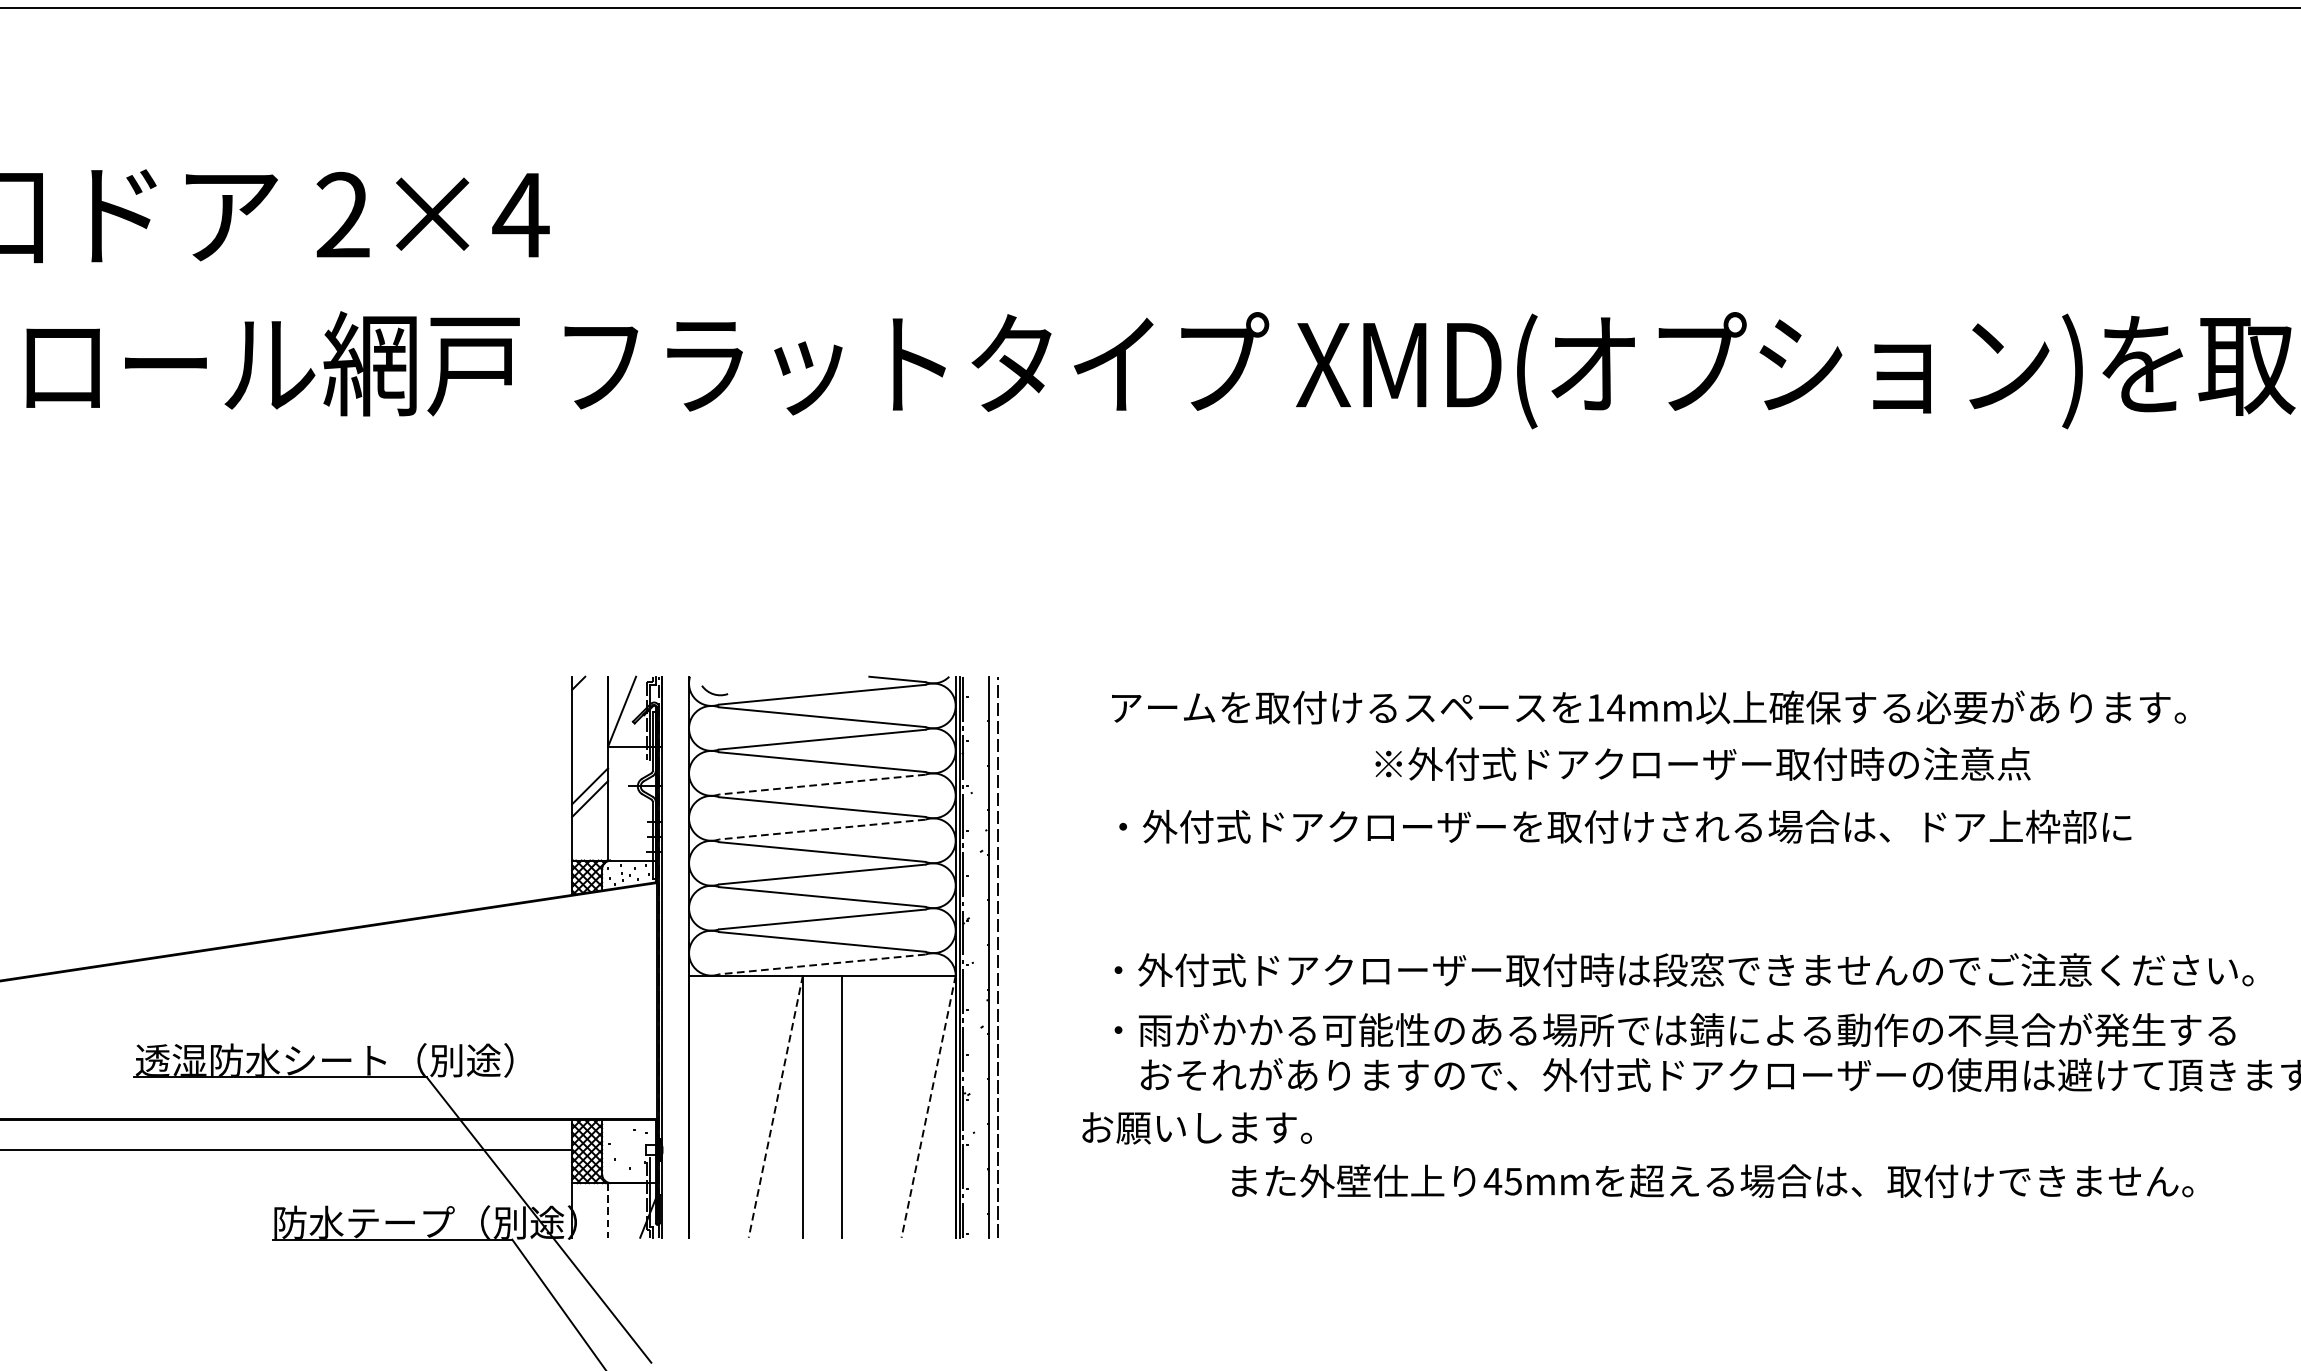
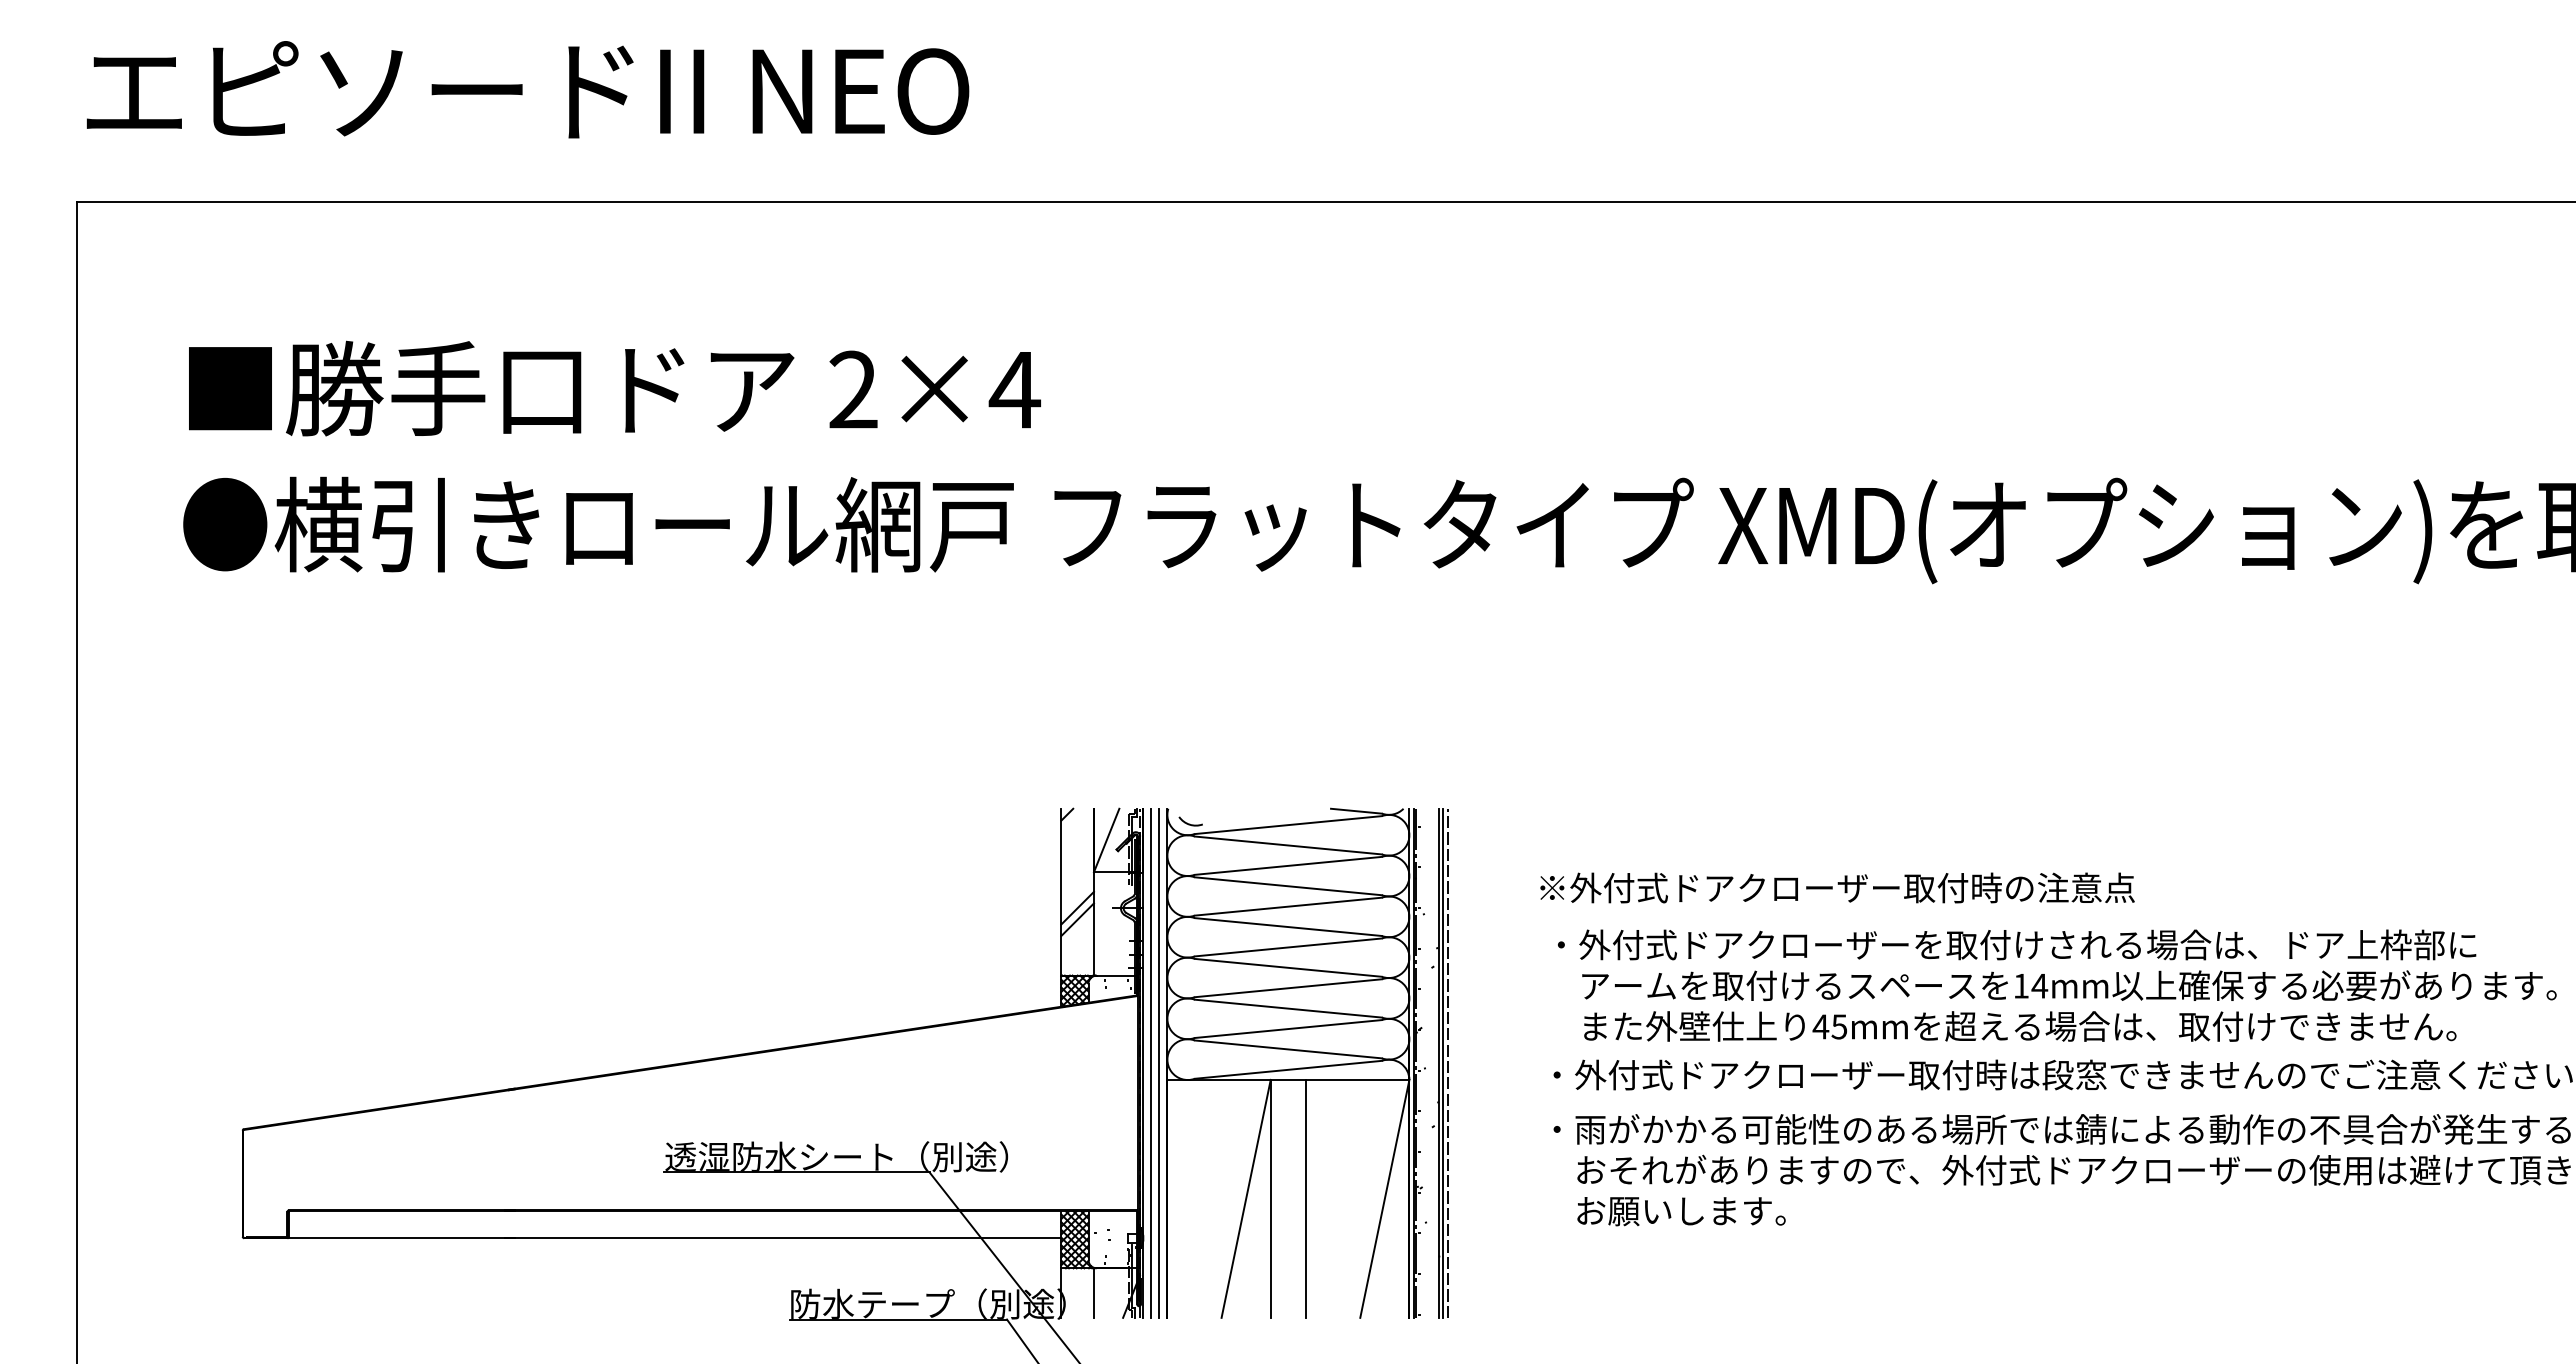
text: (1648, 707) -> (2069, 985), moved
text: (1702, 763) -> (1837, 887), moved
line: (821, 784) -> (1287, 906), dashed -> solid
line: (821, 829) -> (1287, 947), dashed -> solid
line: (671, 956) -> (1151, 1062), added
line: (680, 956) -> (1159, 1062), added
line: (993, 956) -> (1443, 1062), added
line: (821, 964) -> (1287, 1069), dashed -> solid
line: (776, 1106) -> (1246, 1198), dashed -> solid
line: (928, 1106) -> (1384, 1198), dashed -> solid
text: (1197, 1128) -> (1681, 1211), moved
text: (1712, 1181) -> (2020, 1026), moved
line: (607, 1210) -> (1093, 1293), dashed -> solid

